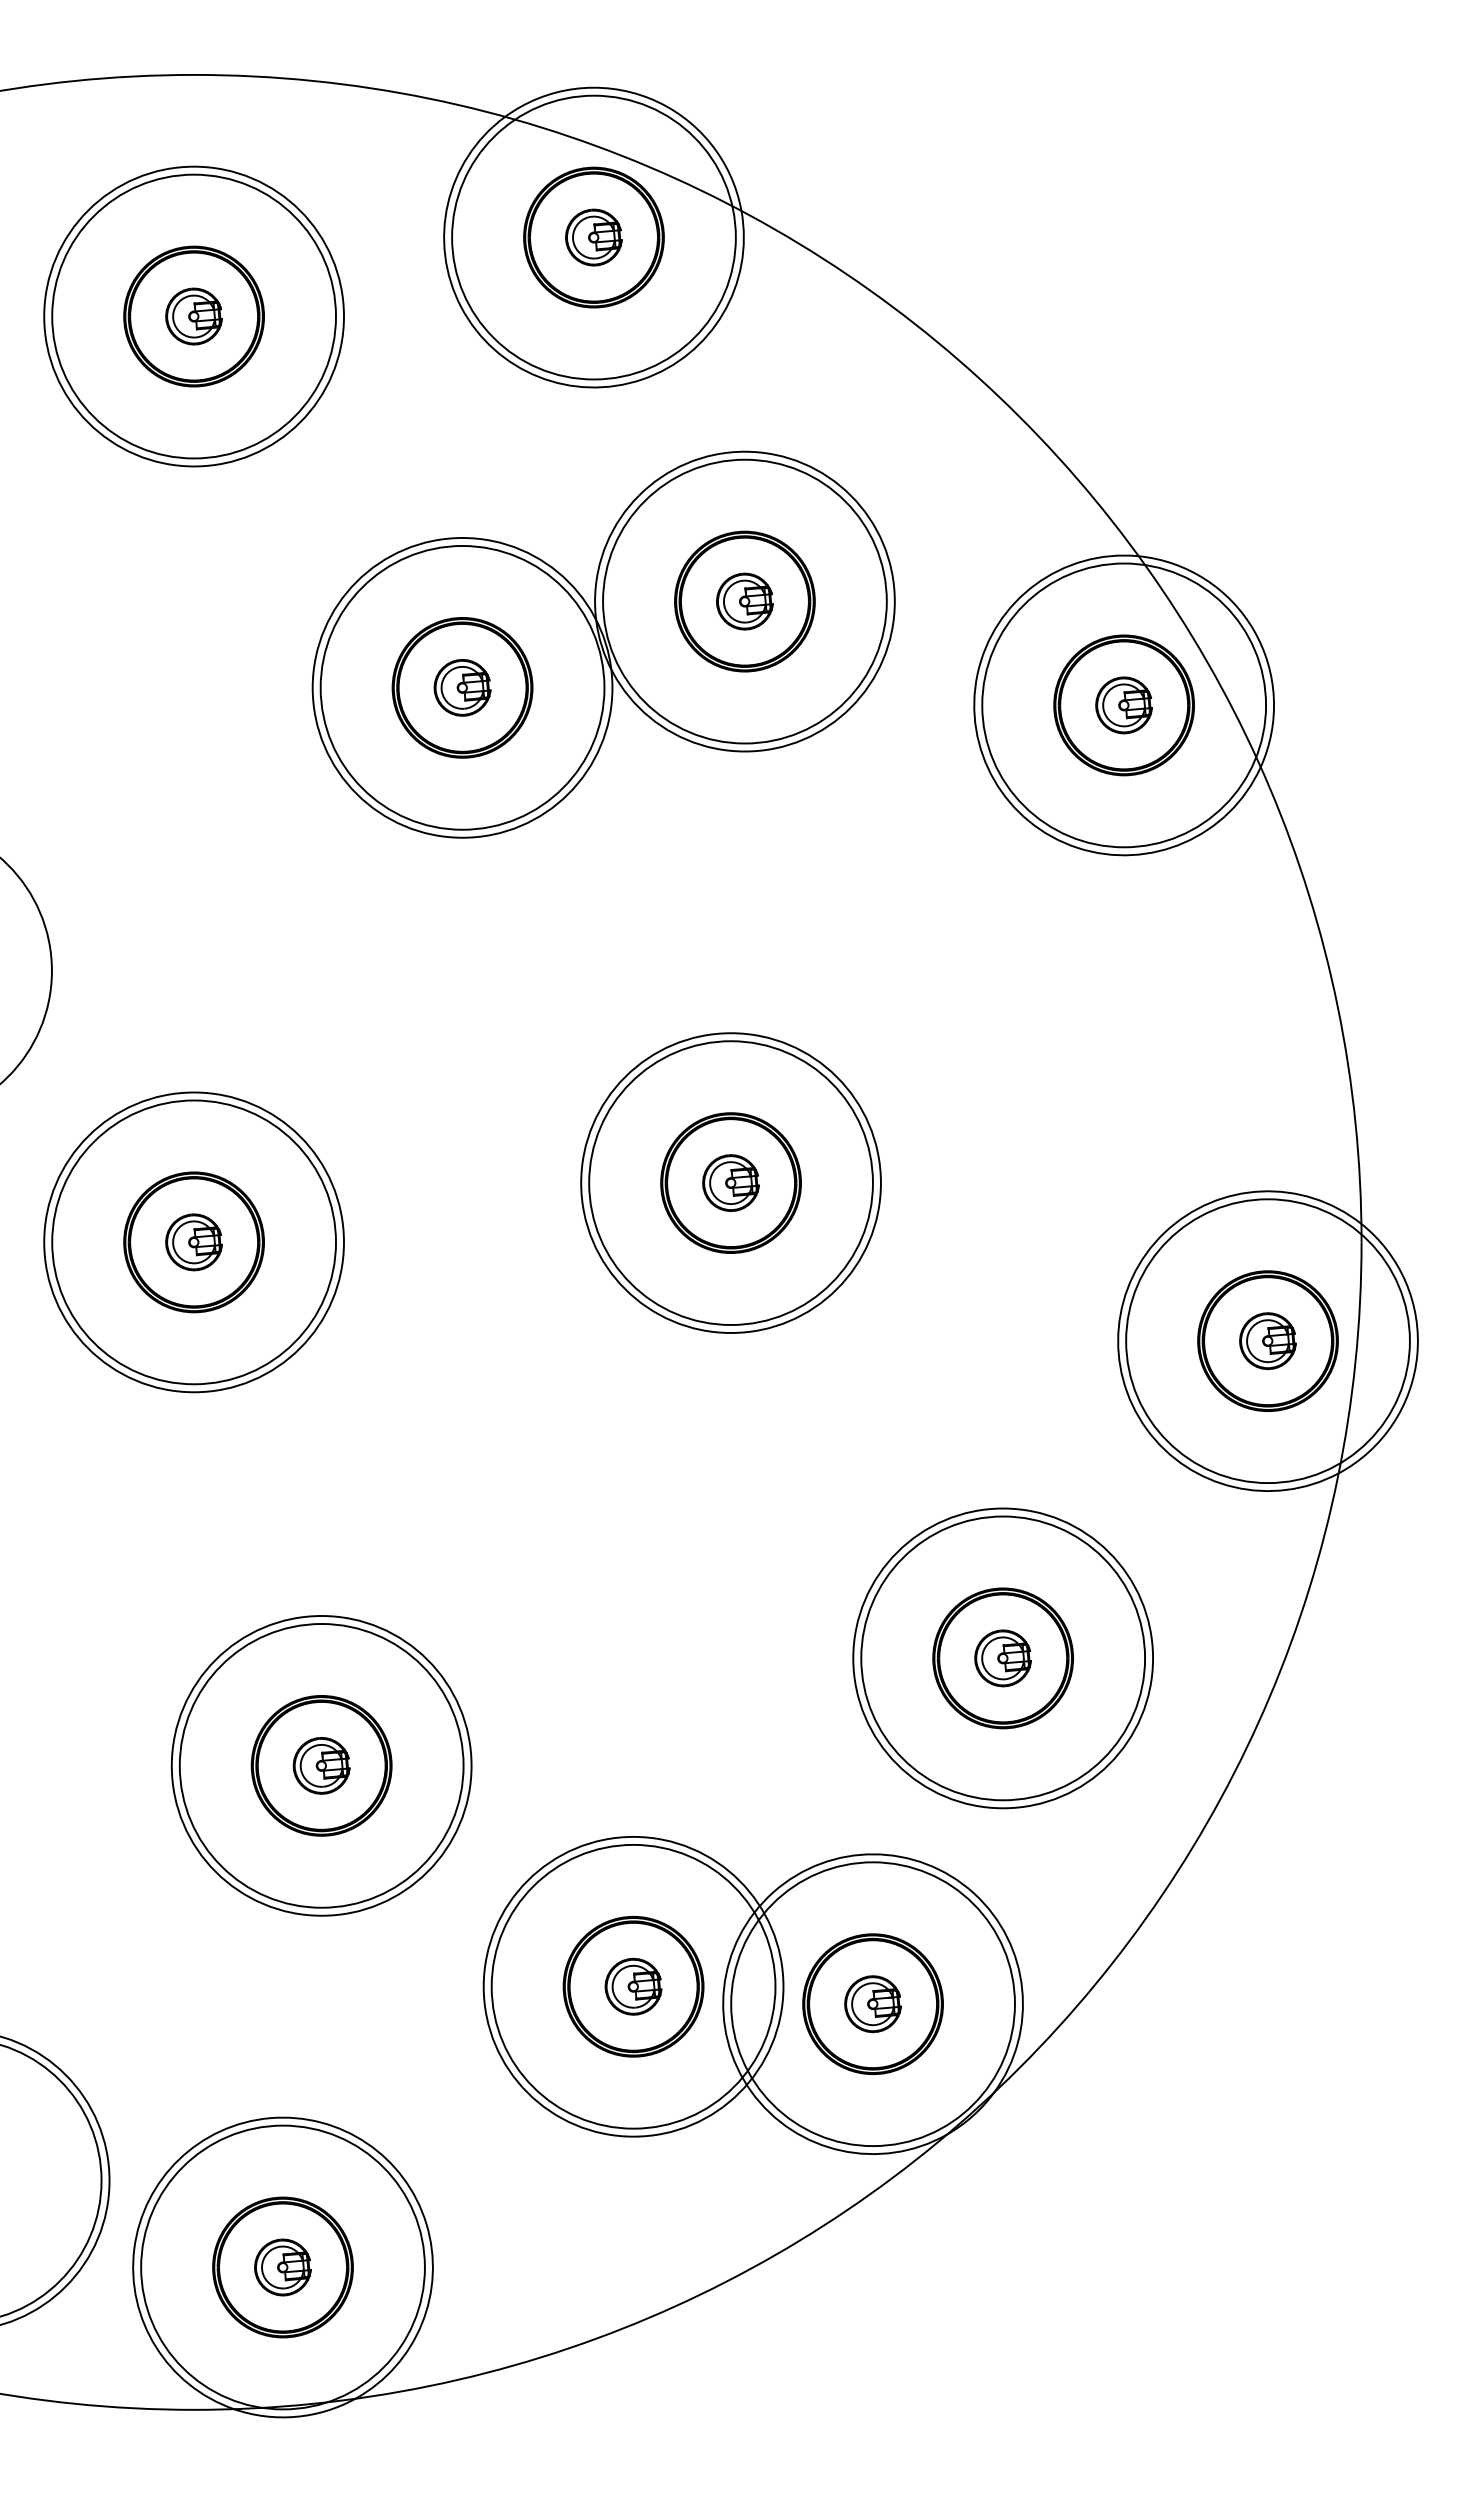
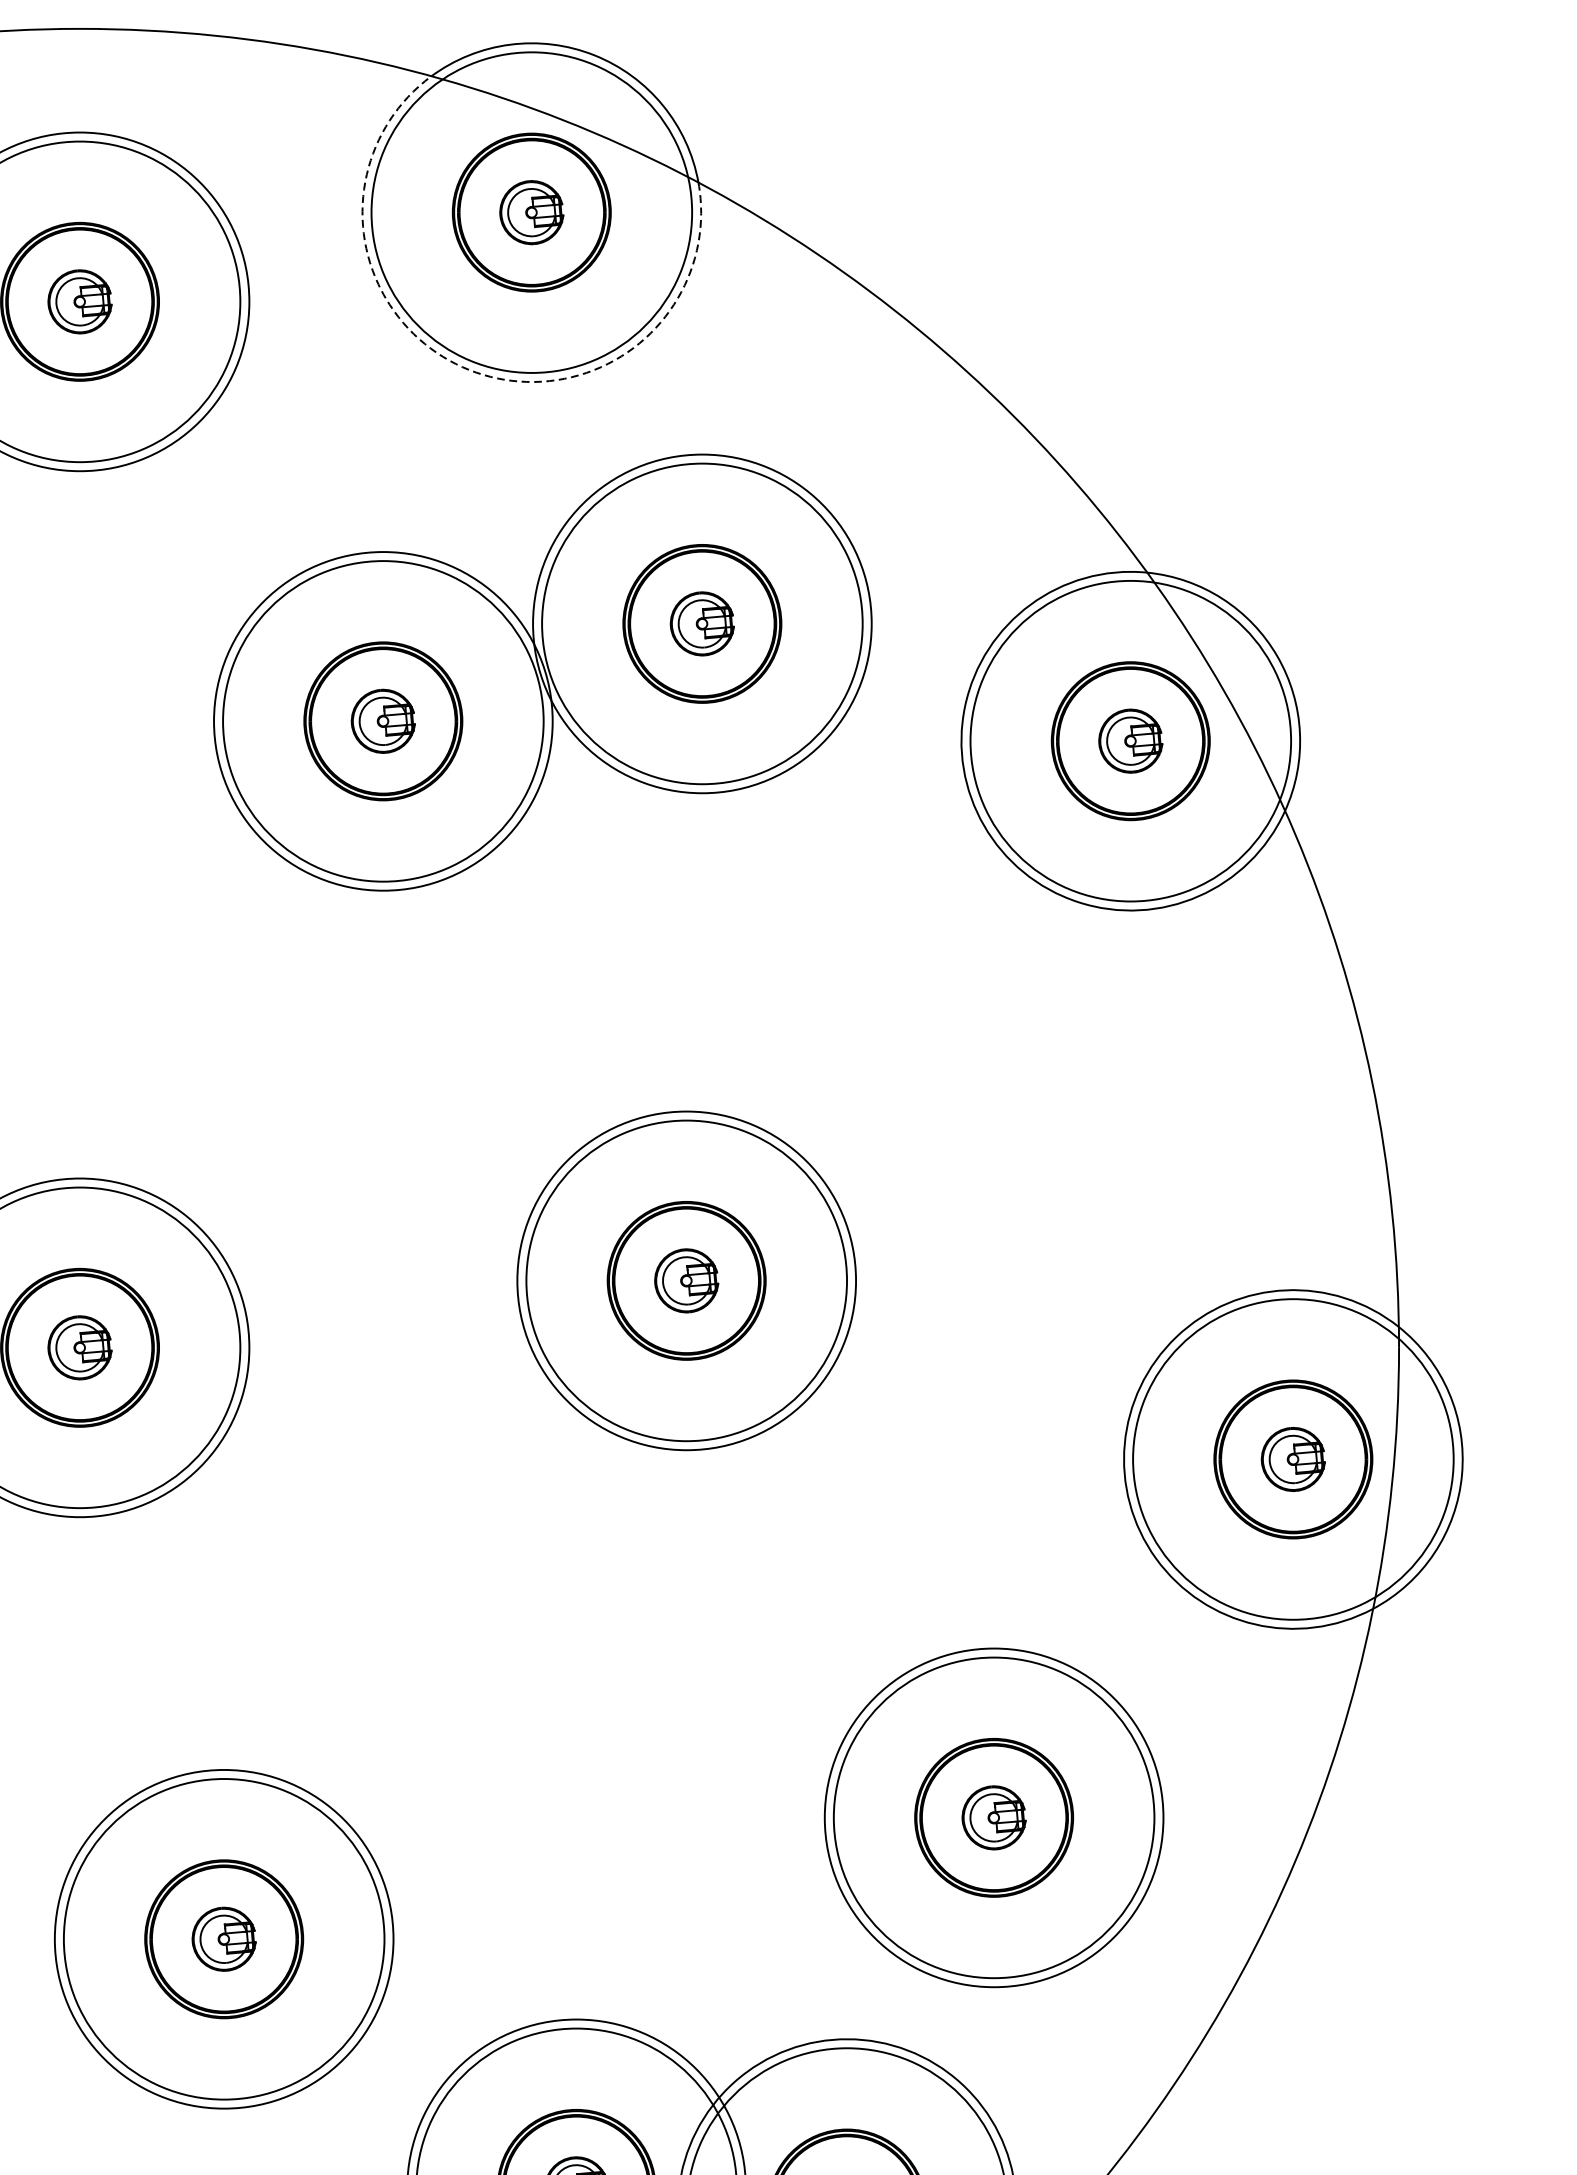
arc: (538, 376) -> (469, 369), solid -> dashed

